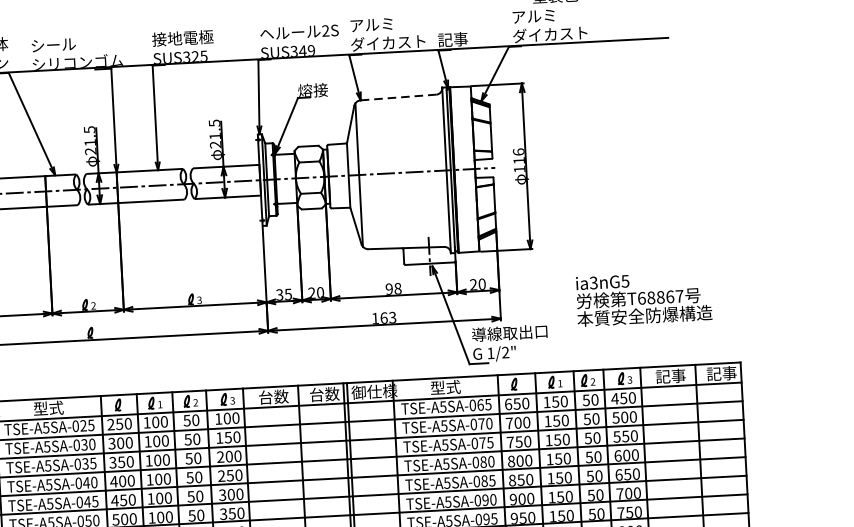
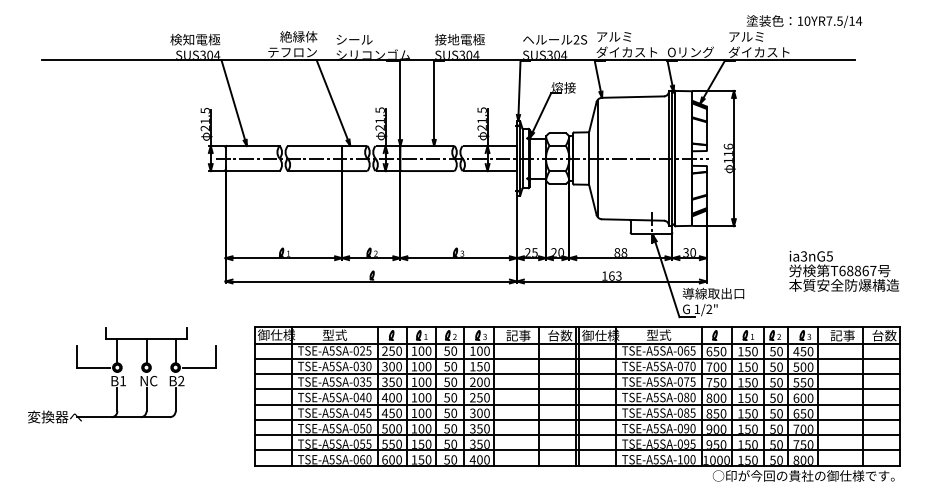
text: (466, 39) -> (690, 52), 記事 -> Oリング
text: (306, 49) -> (560, 54), SUS349 -> SUS304
text: (199, 55) -> (472, 54), SUS325 -> SUS304
line: (399, 97) -> (633, 97), dashed -> solid
text: (472, 284) -> (685, 252), 20 -> 30
text: (389, 288) -> (617, 252), 98 -> 88
text: (279, 294) -> (527, 252), 35 -> 25
text: (644, 297) -> (844, 270), moved
text: (721, 373) -> (884, 335), 記事 -> 台数
text: (273, 396) -> (518, 335), 台数 -> 記事

